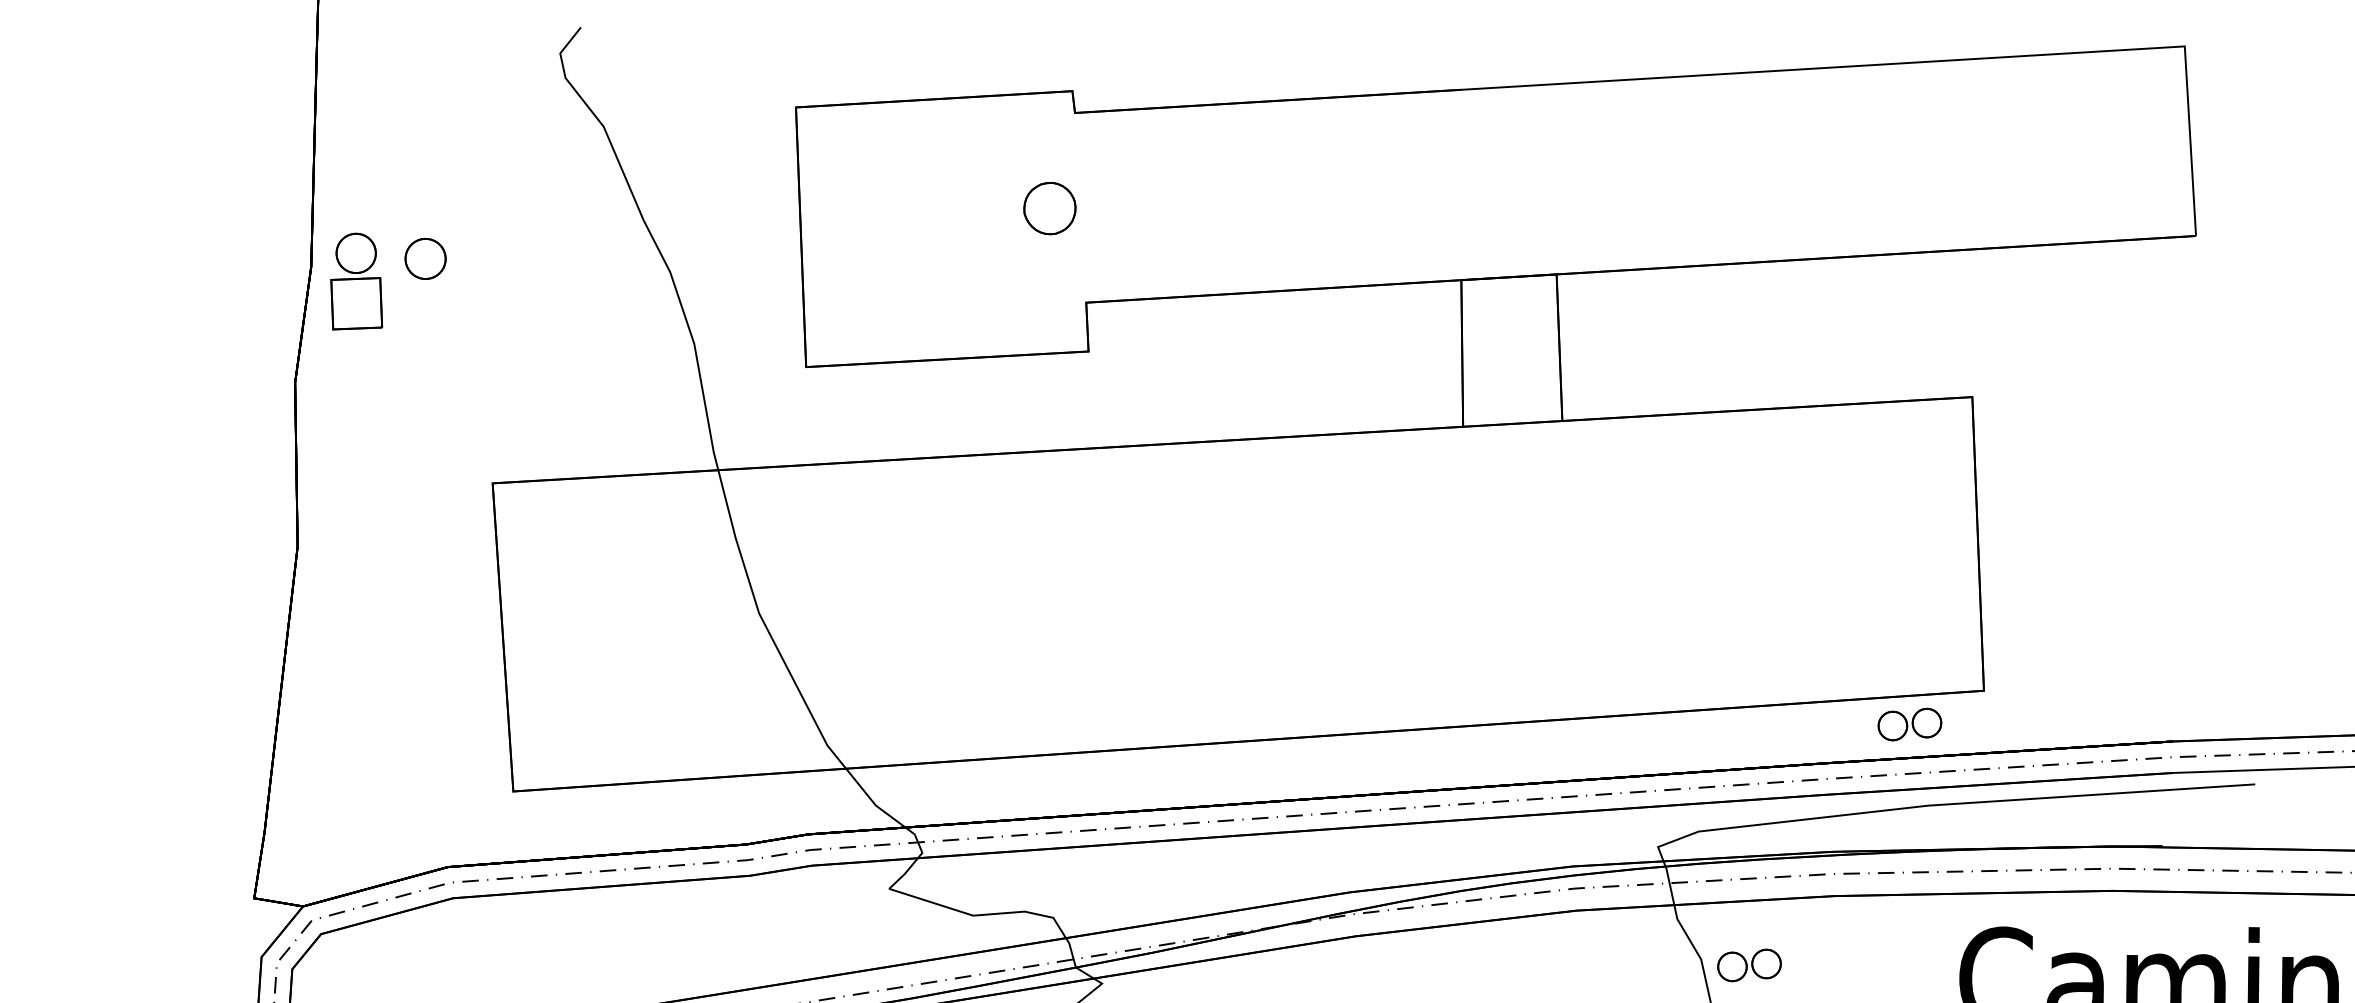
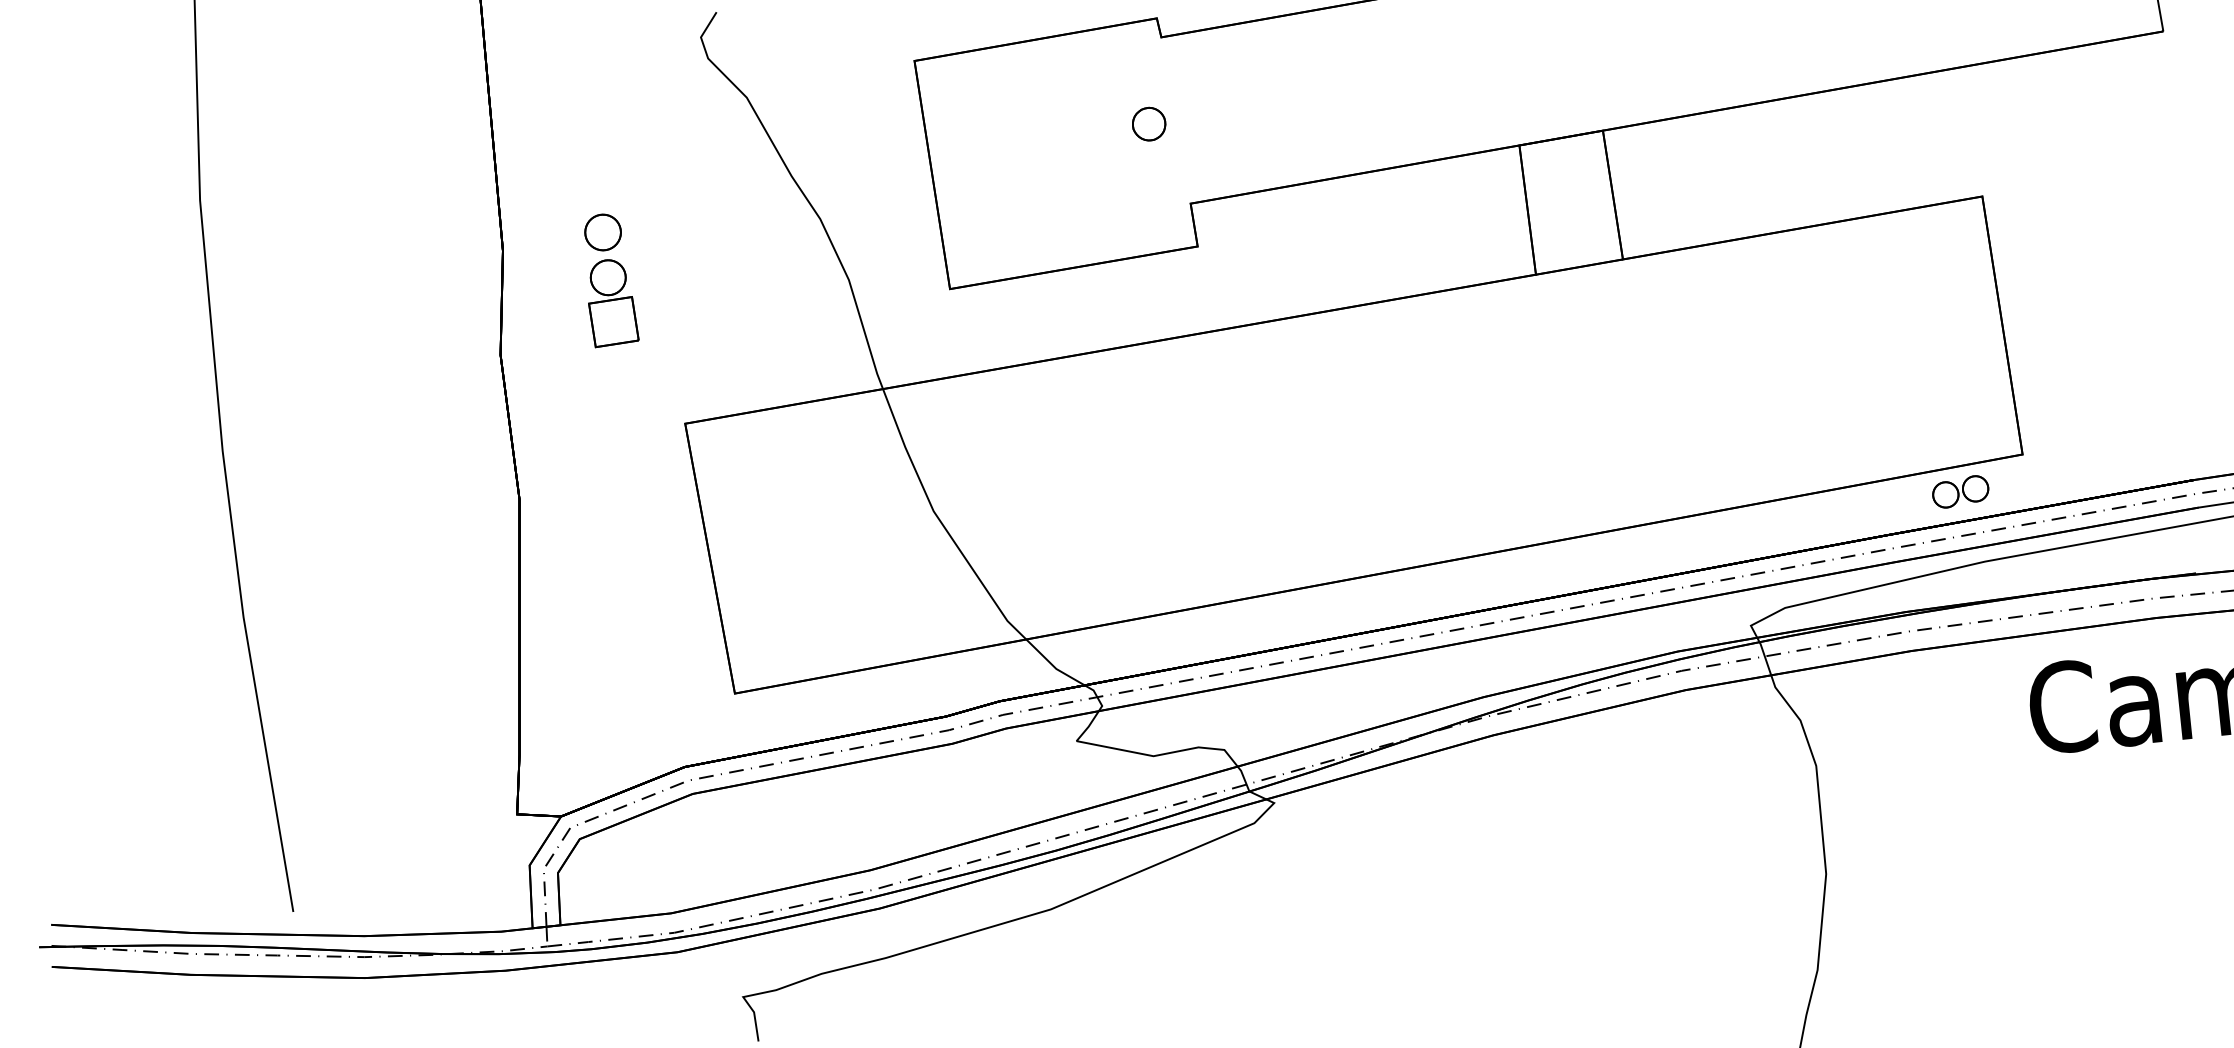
part: (1050, 207) -> (1149, 123), size x0.71
part: (358, 282) -> (613, 303), moved
part: (1749, 964) -> (1843, 720), removed

